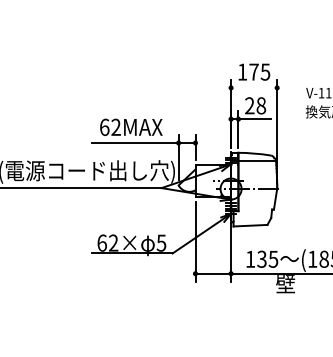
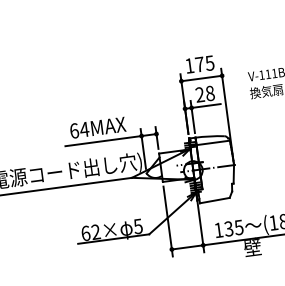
line: (253, 87) -> (201, 78), added
text: (115, 126) -> (83, 128), 62MAX -> 64MAX

